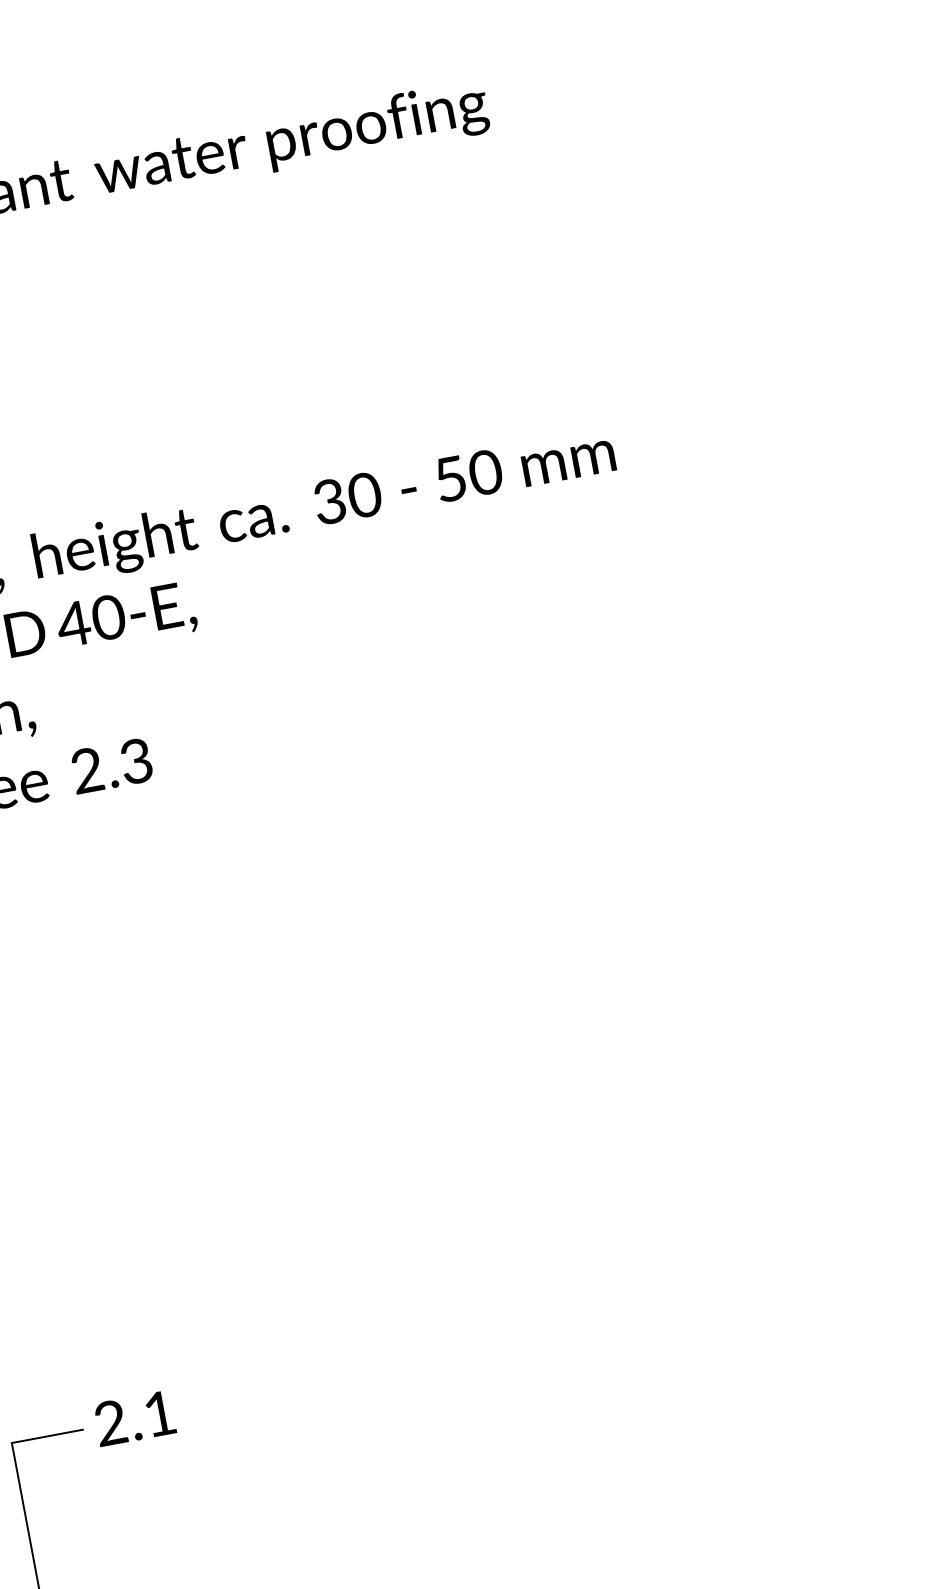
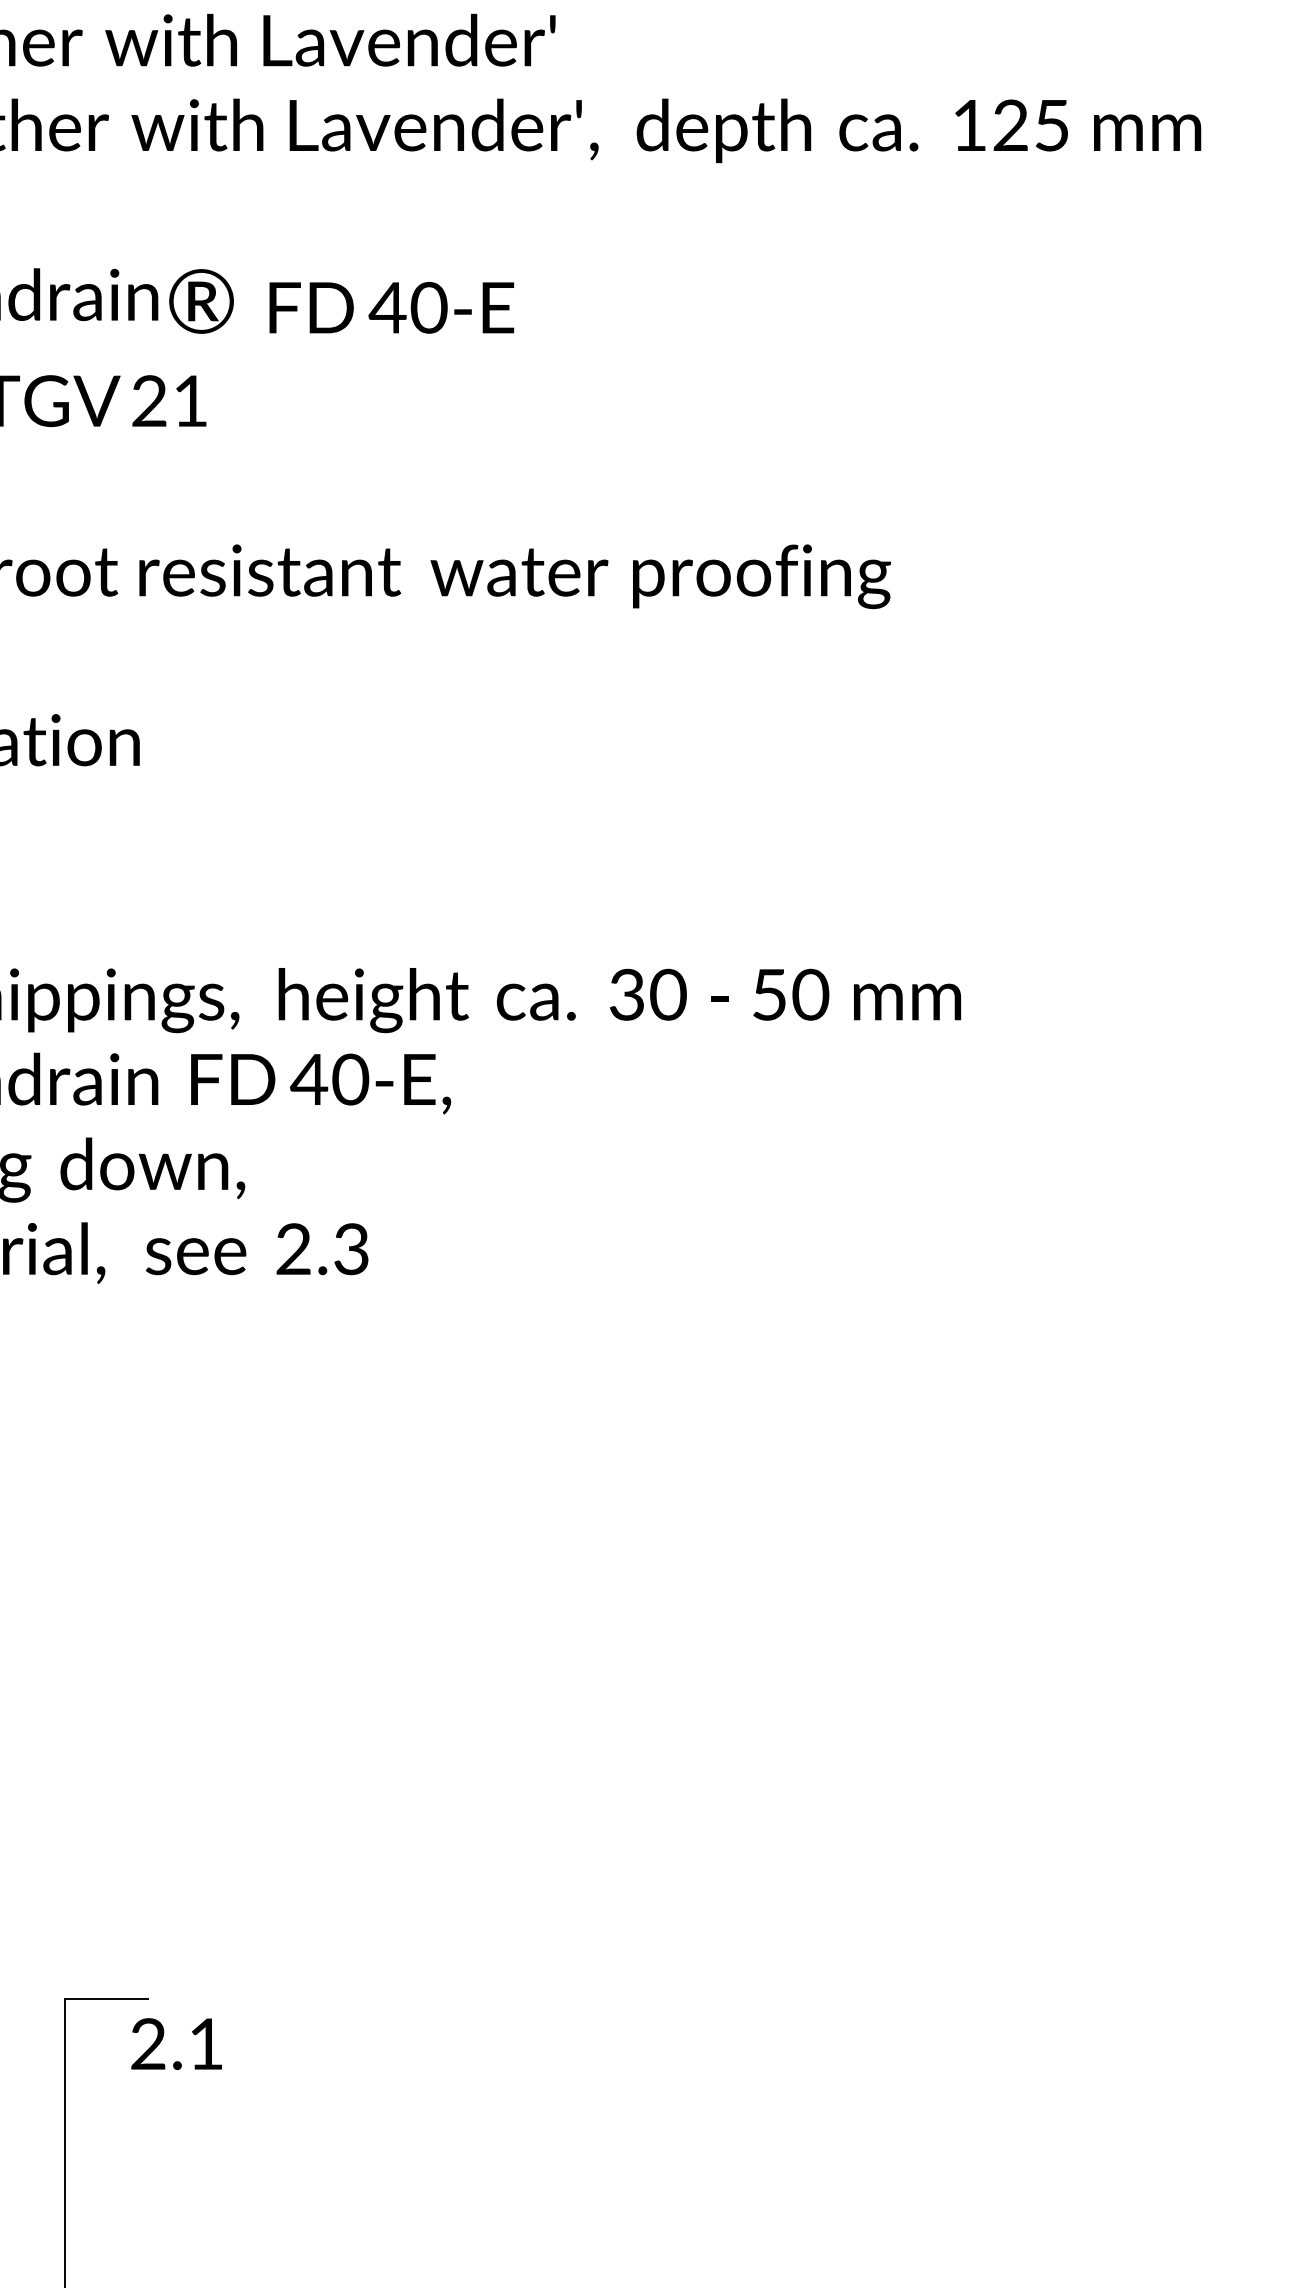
text: (134, 1418) -> (176, 2043), moved

